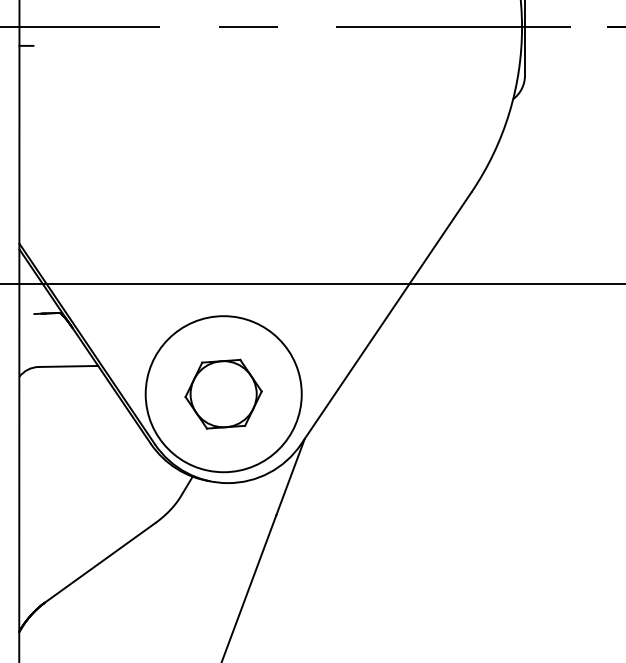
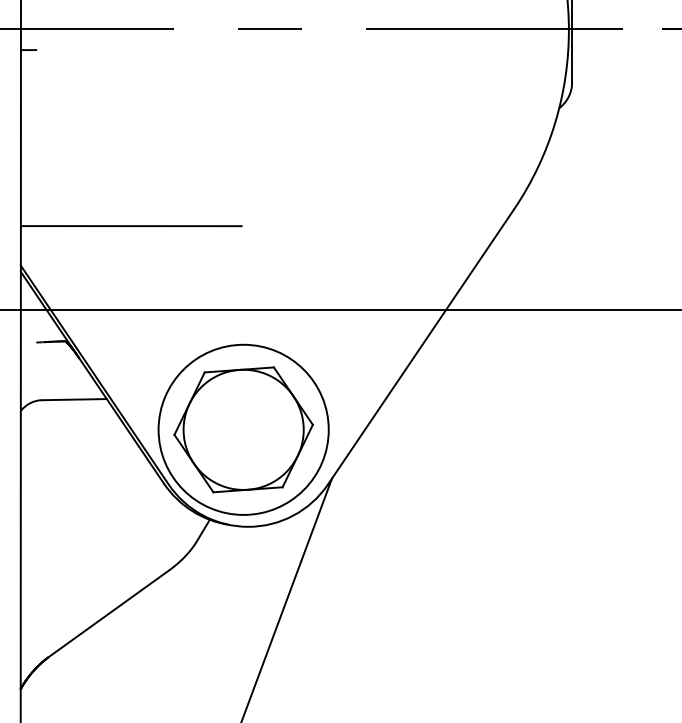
line: (119, 207) -> (130, 226), added
part: (223, 393) -> (243, 429), size x1.67

